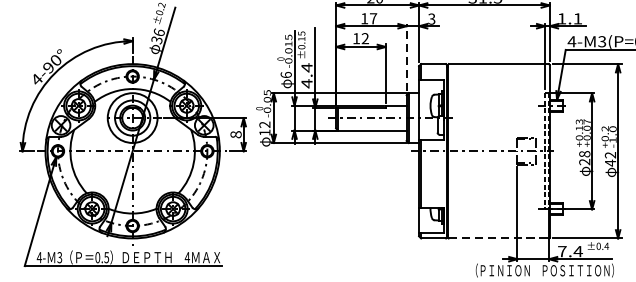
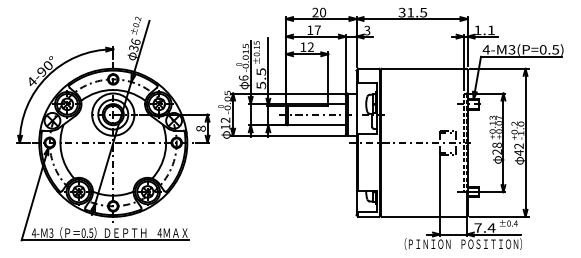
line: (406, 56) -> (345, 62), dashed -> solid
text: (307, 75) -> (261, 78), 4.4 -> 5.5
line: (499, 238) -> (424, 216), dashed -> solid

